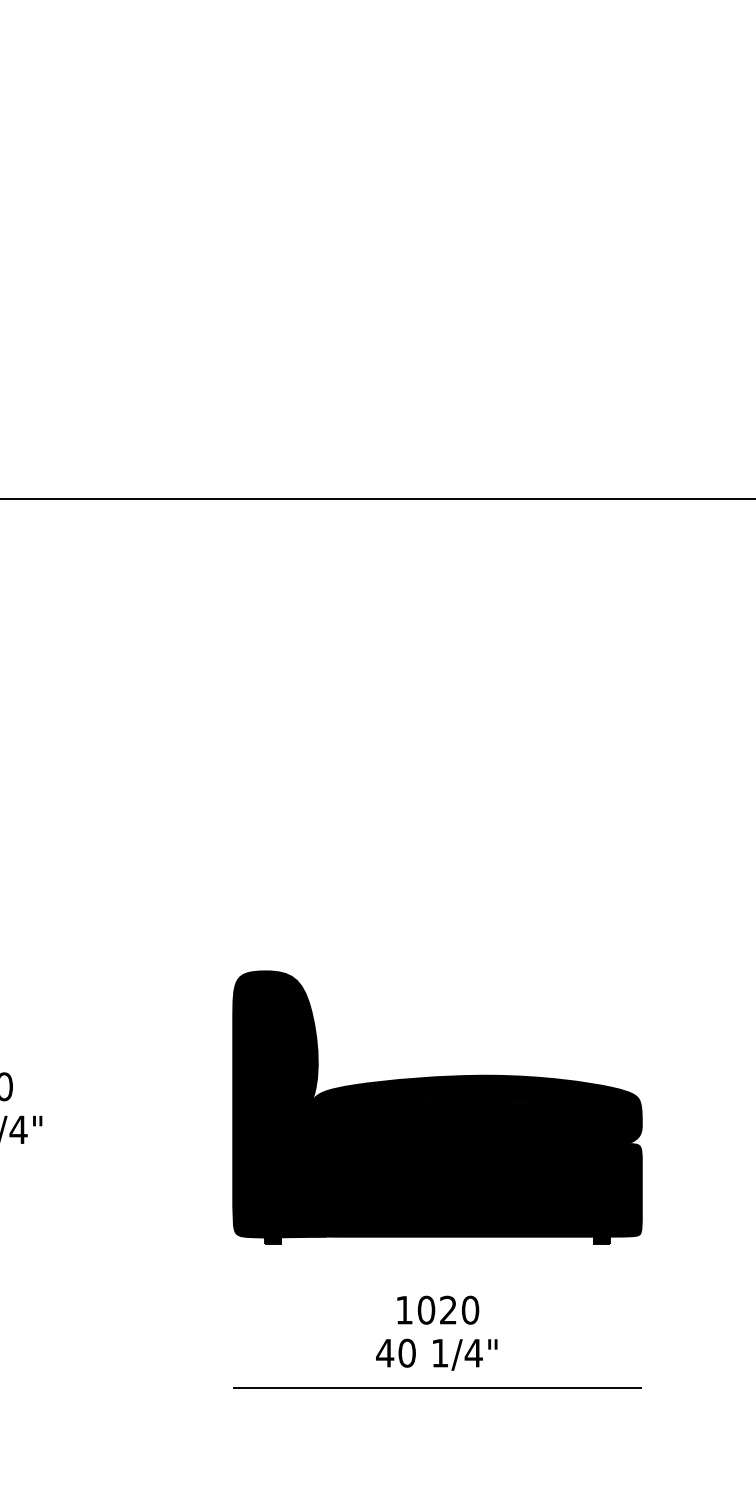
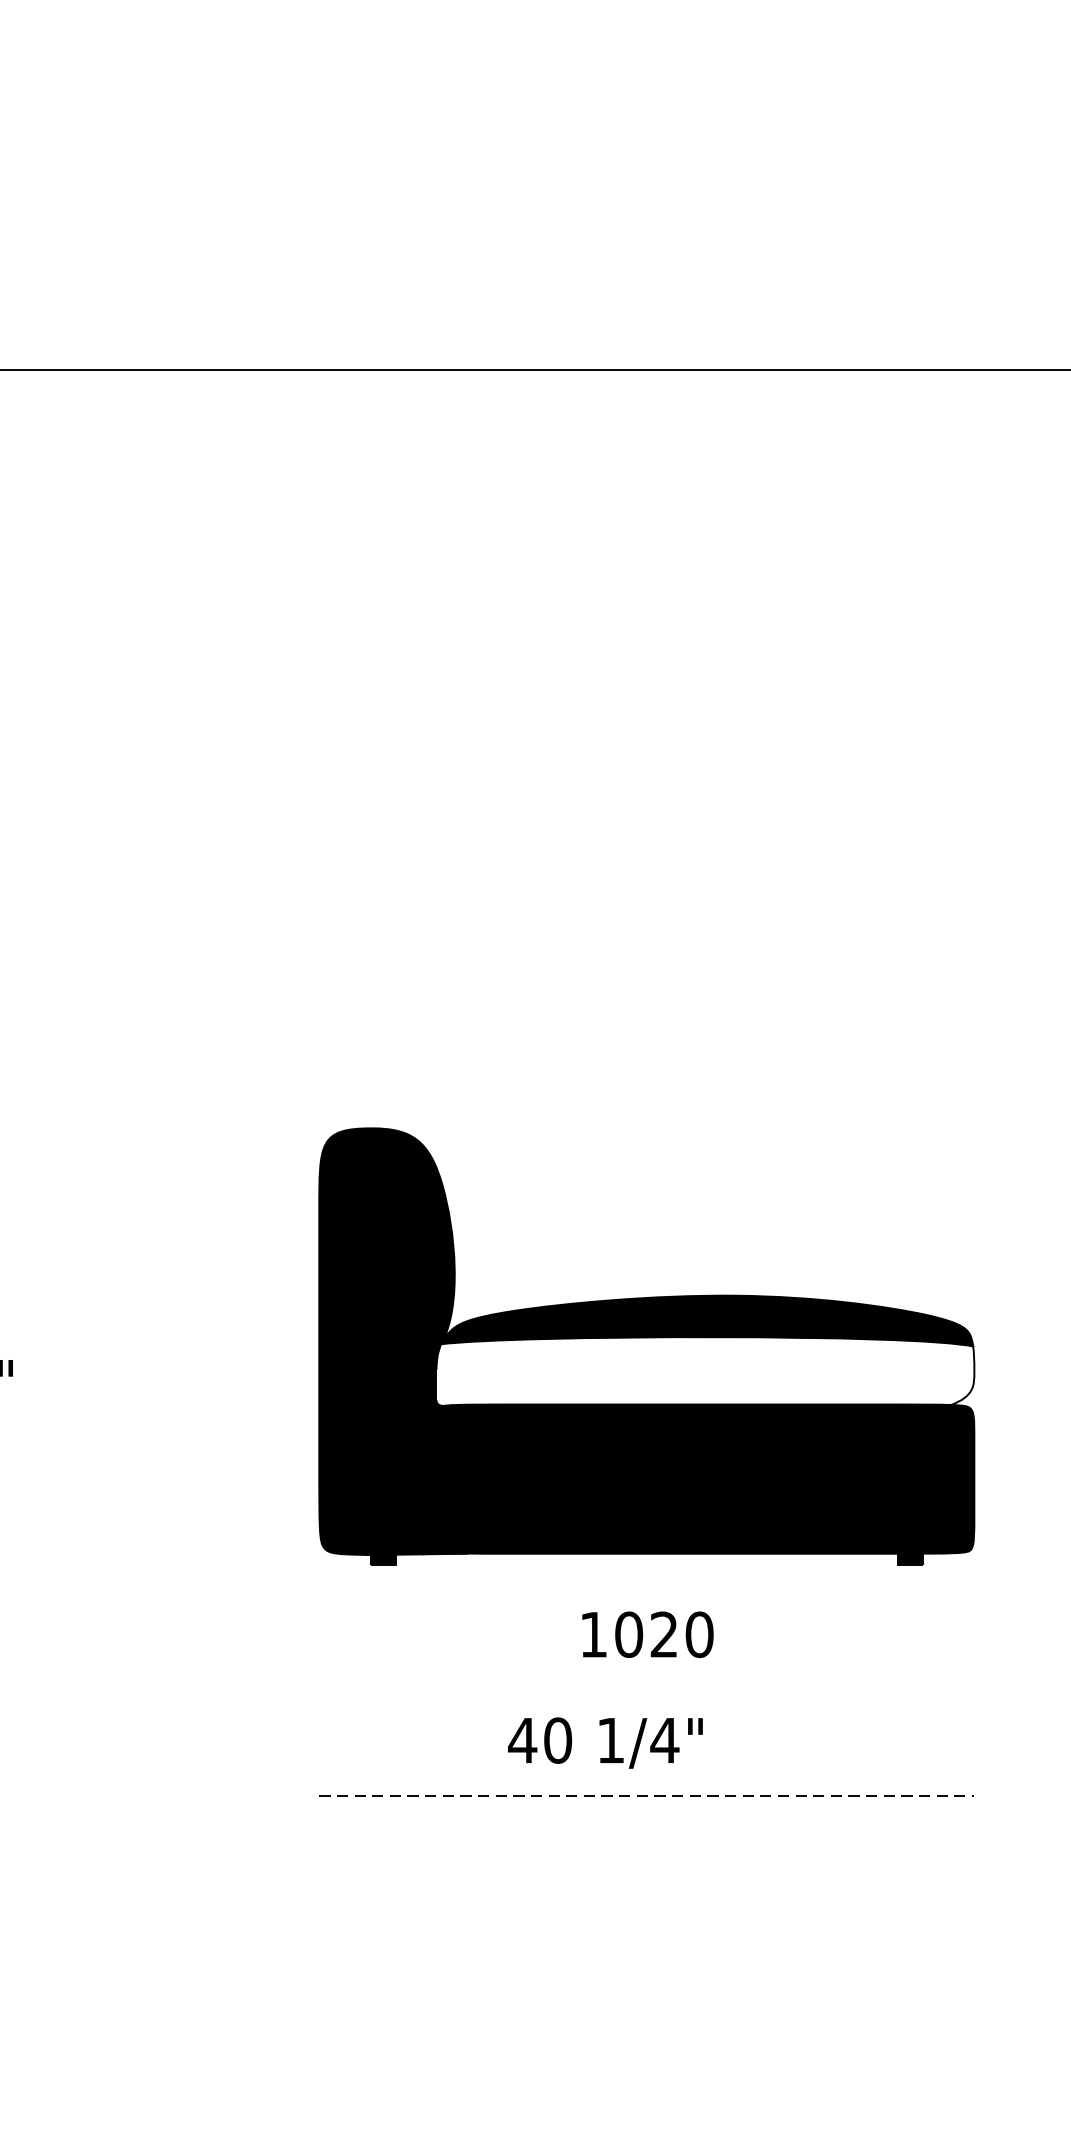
fill: (473, 1122) -> (704, 1370), removed
text: (438, 1309) -> (648, 1633), moved
text: (436, 1354) -> (605, 1742), moved
line: (438, 1387) -> (648, 1795), solid -> dashed

